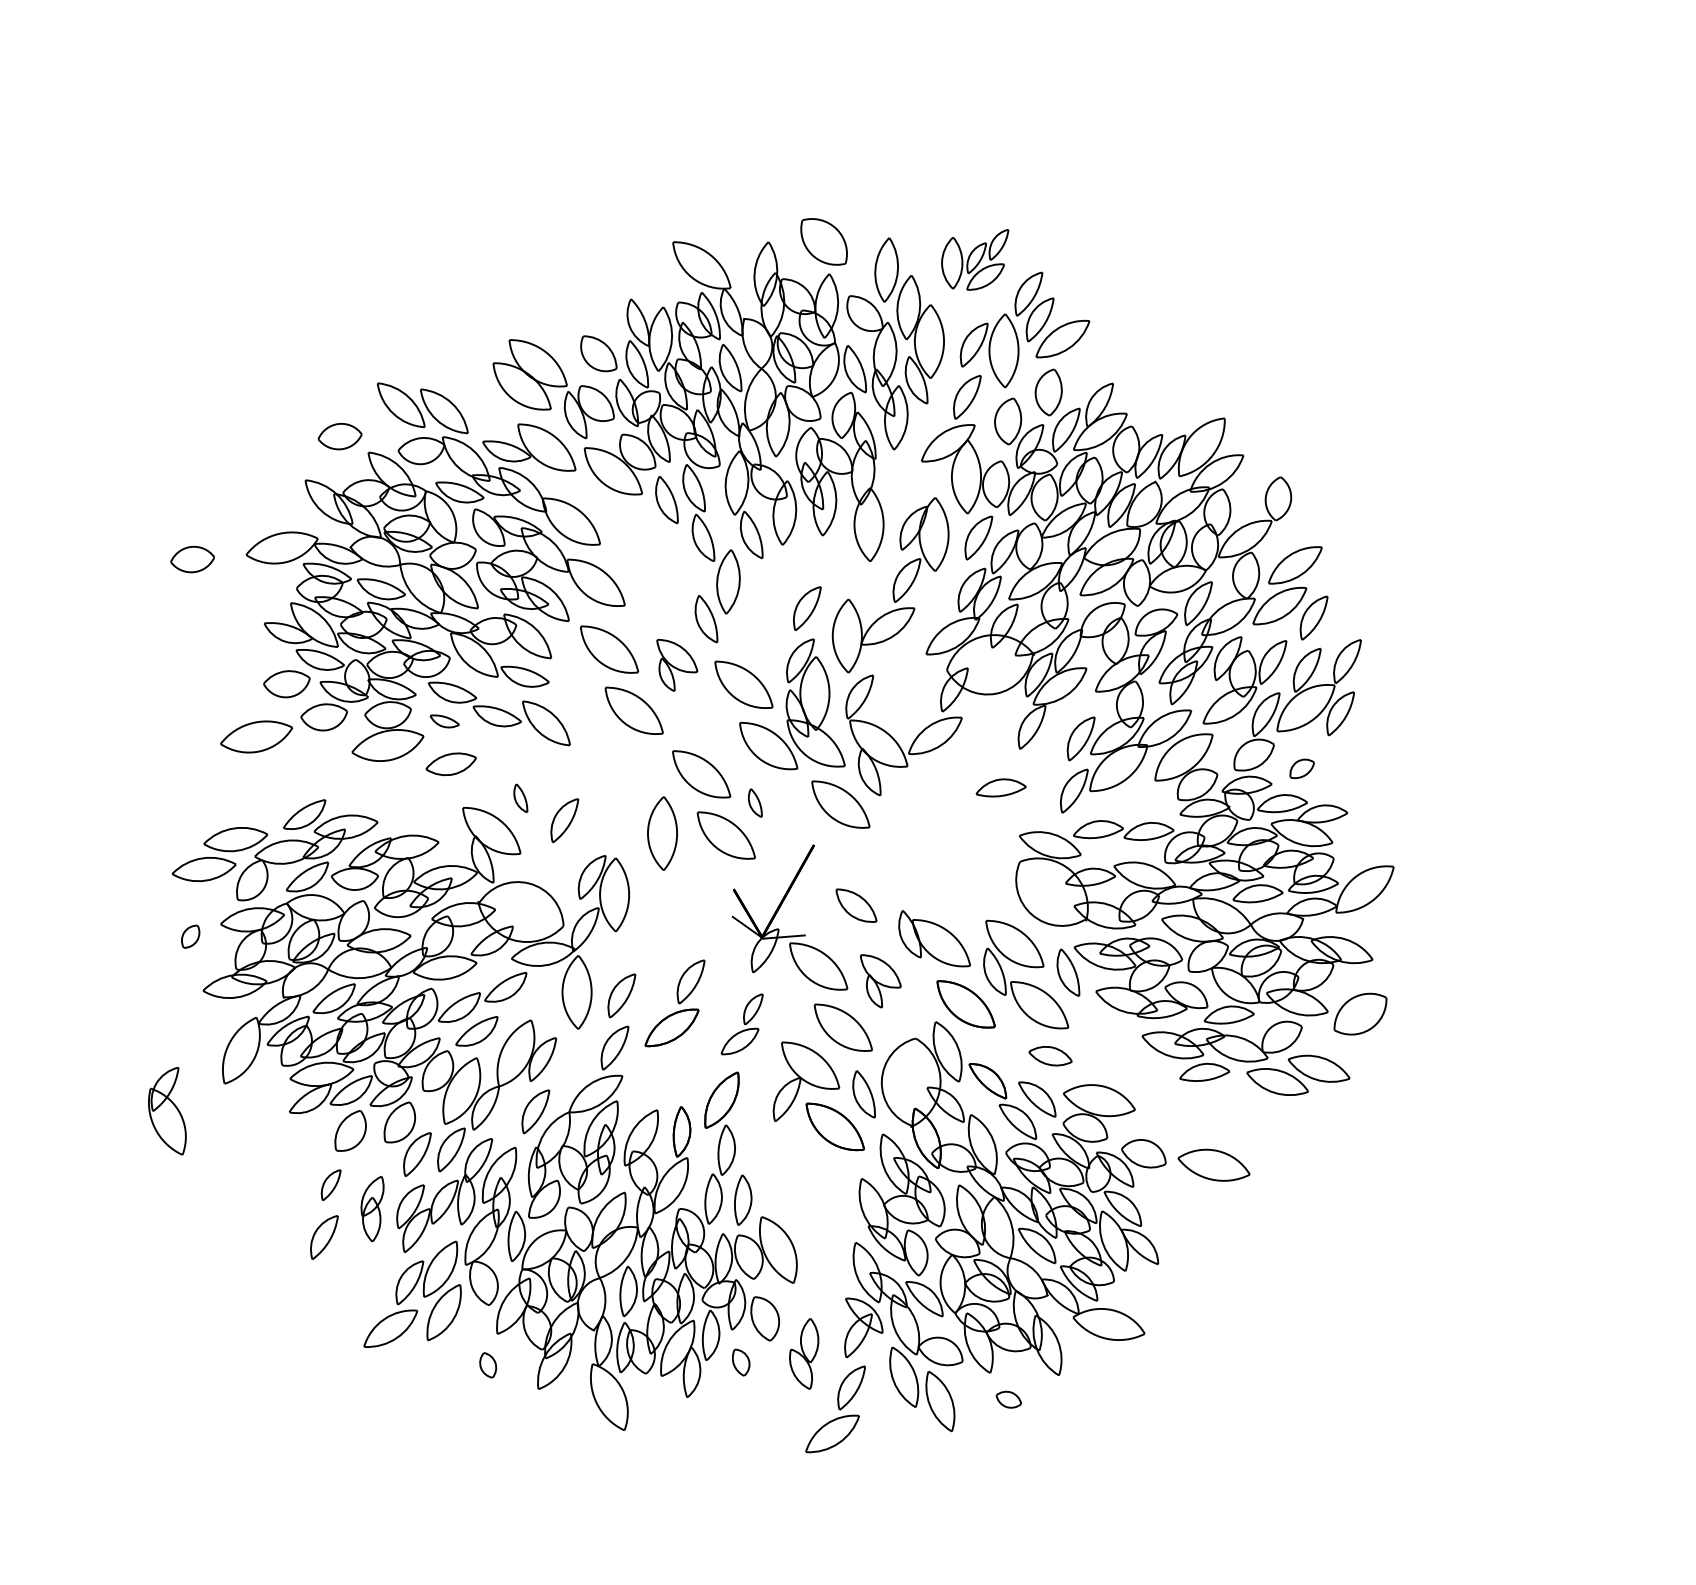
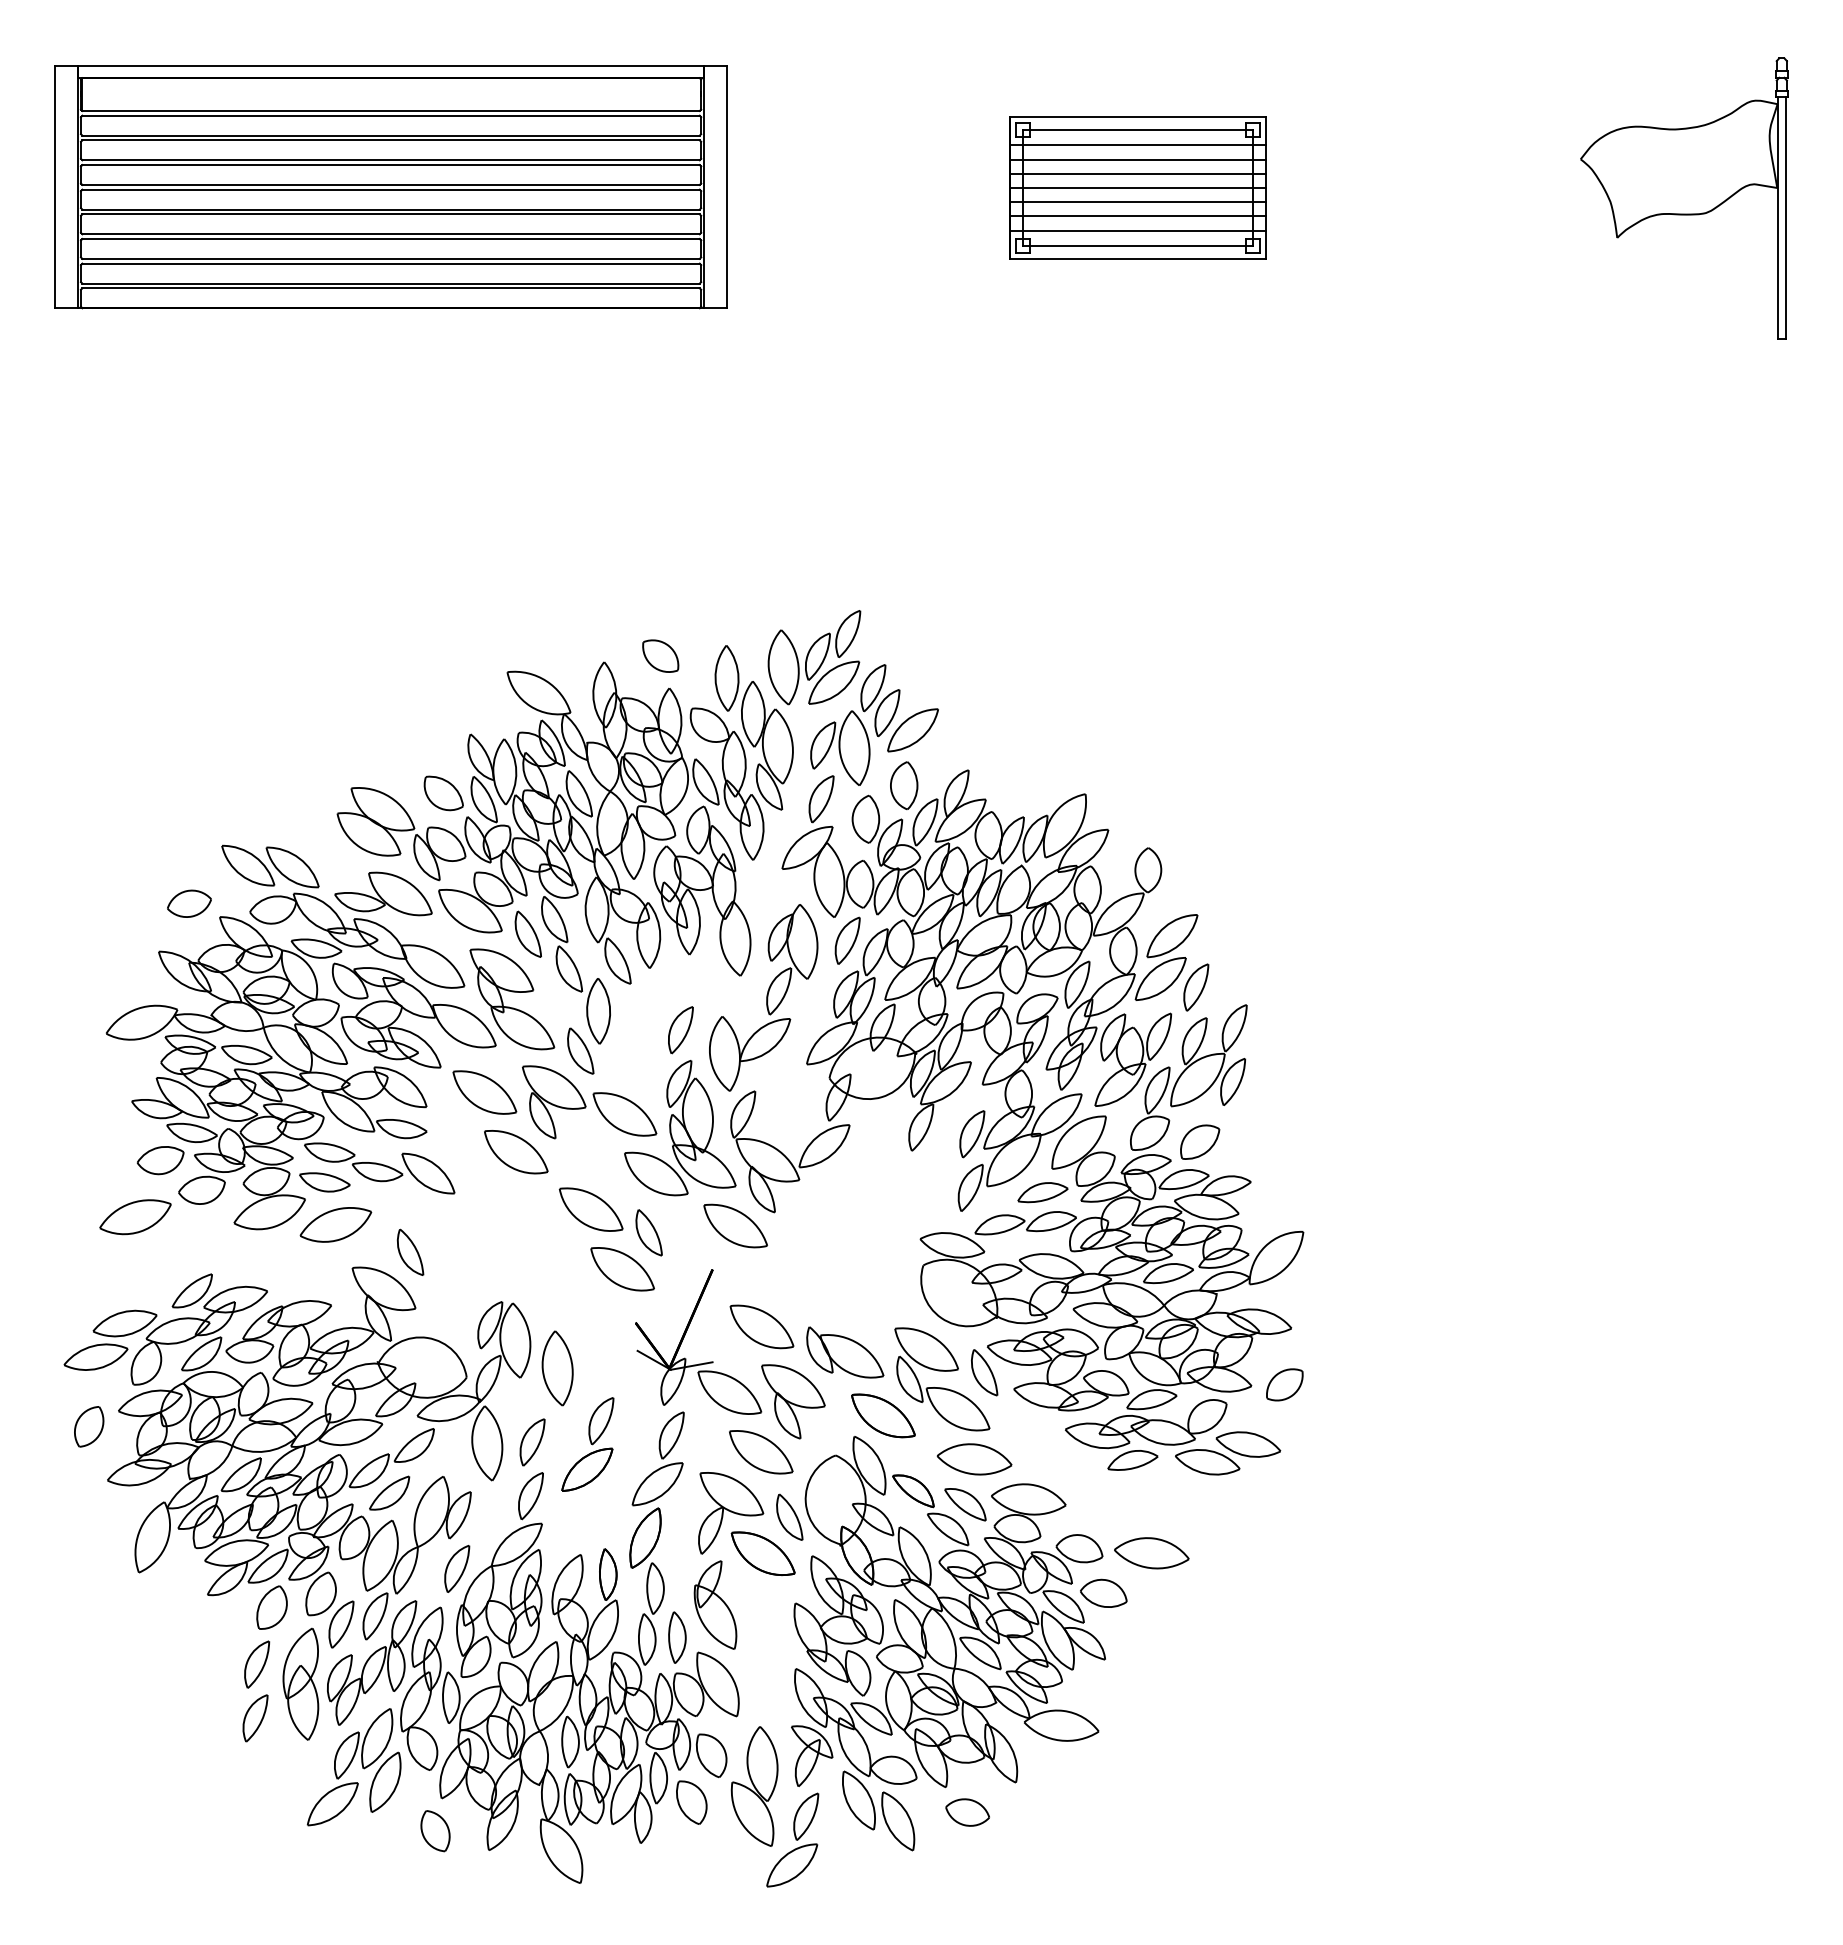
part: (824, 241) -> (660, 655), size x0.71
part: (973, 258) -> (814, 657), size x1.43
part: (646, 555) -> (512, 992), added
part: (192, 559) -> (52, 1043), removed
part: (676, 666) -> (554, 1102), size x1.43
part: (444, 721) -> (324, 1182), size x1.67
part: (450, 763) -> (335, 1224), size x1.43
part: (1302, 768) -> (1200, 1141), size x1.67
part: (1000, 788) -> (1042, 1192), moved
part: (521, 797) -> (410, 1251), size x1.67
part: (755, 802) -> (648, 1232), size x1.67
part: (564, 820) -> (456, 1270), removed
part: (662, 833) -> (557, 1368), moved
part: (856, 905) -> (761, 1326), size x1.43
part: (190, 936) -> (89, 1426), size x1.67
part: (879, 981) -> (793, 1401), size x1.43
part: (1360, 1013) -> (1284, 1384), size x0.71
part: (741, 1023) -> (657, 1458), size x1.43
part: (1050, 1056) -> (974, 1459), size x1.67
part: (168, 1109) -> (715, 1604), moved
part: (331, 1185) -> (257, 1664), size x1.43
part: (1163, 1198) -> (1103, 1592), added
part: (371, 1207) -> (300, 1683), size x1.67
part: (803, 1353) -> (754, 1786), size x1.67
part: (740, 1362) -> (691, 1802), size x1.67
part: (488, 1365) -> (435, 1831), size x1.67
part: (1008, 1399) -> (967, 1812), size x1.67

